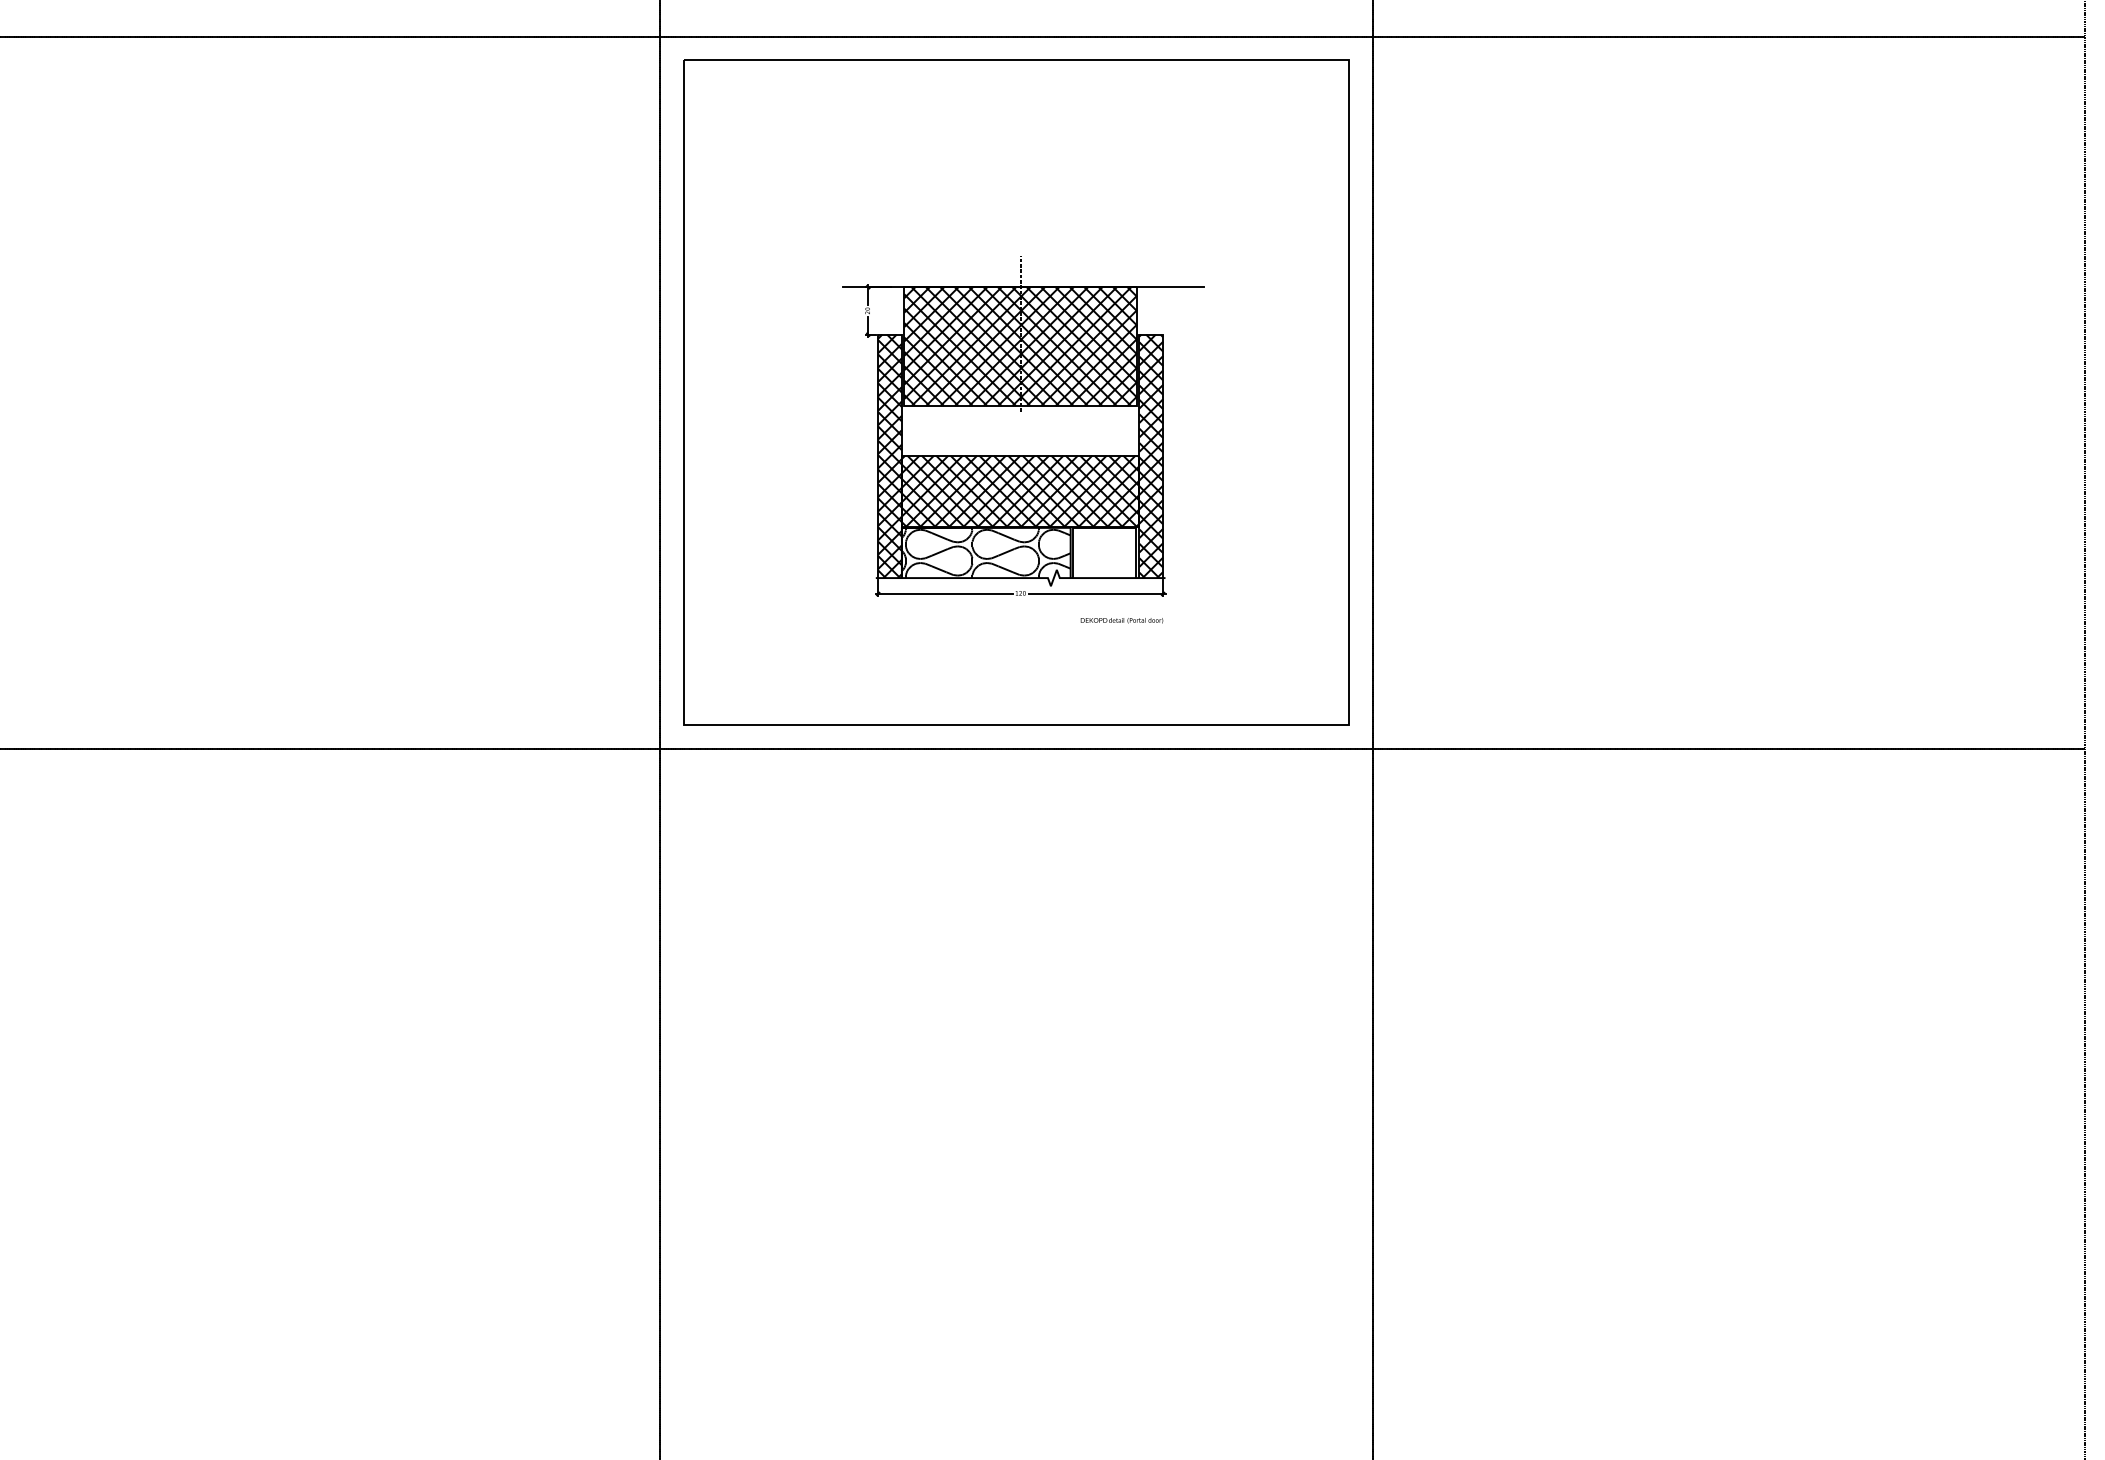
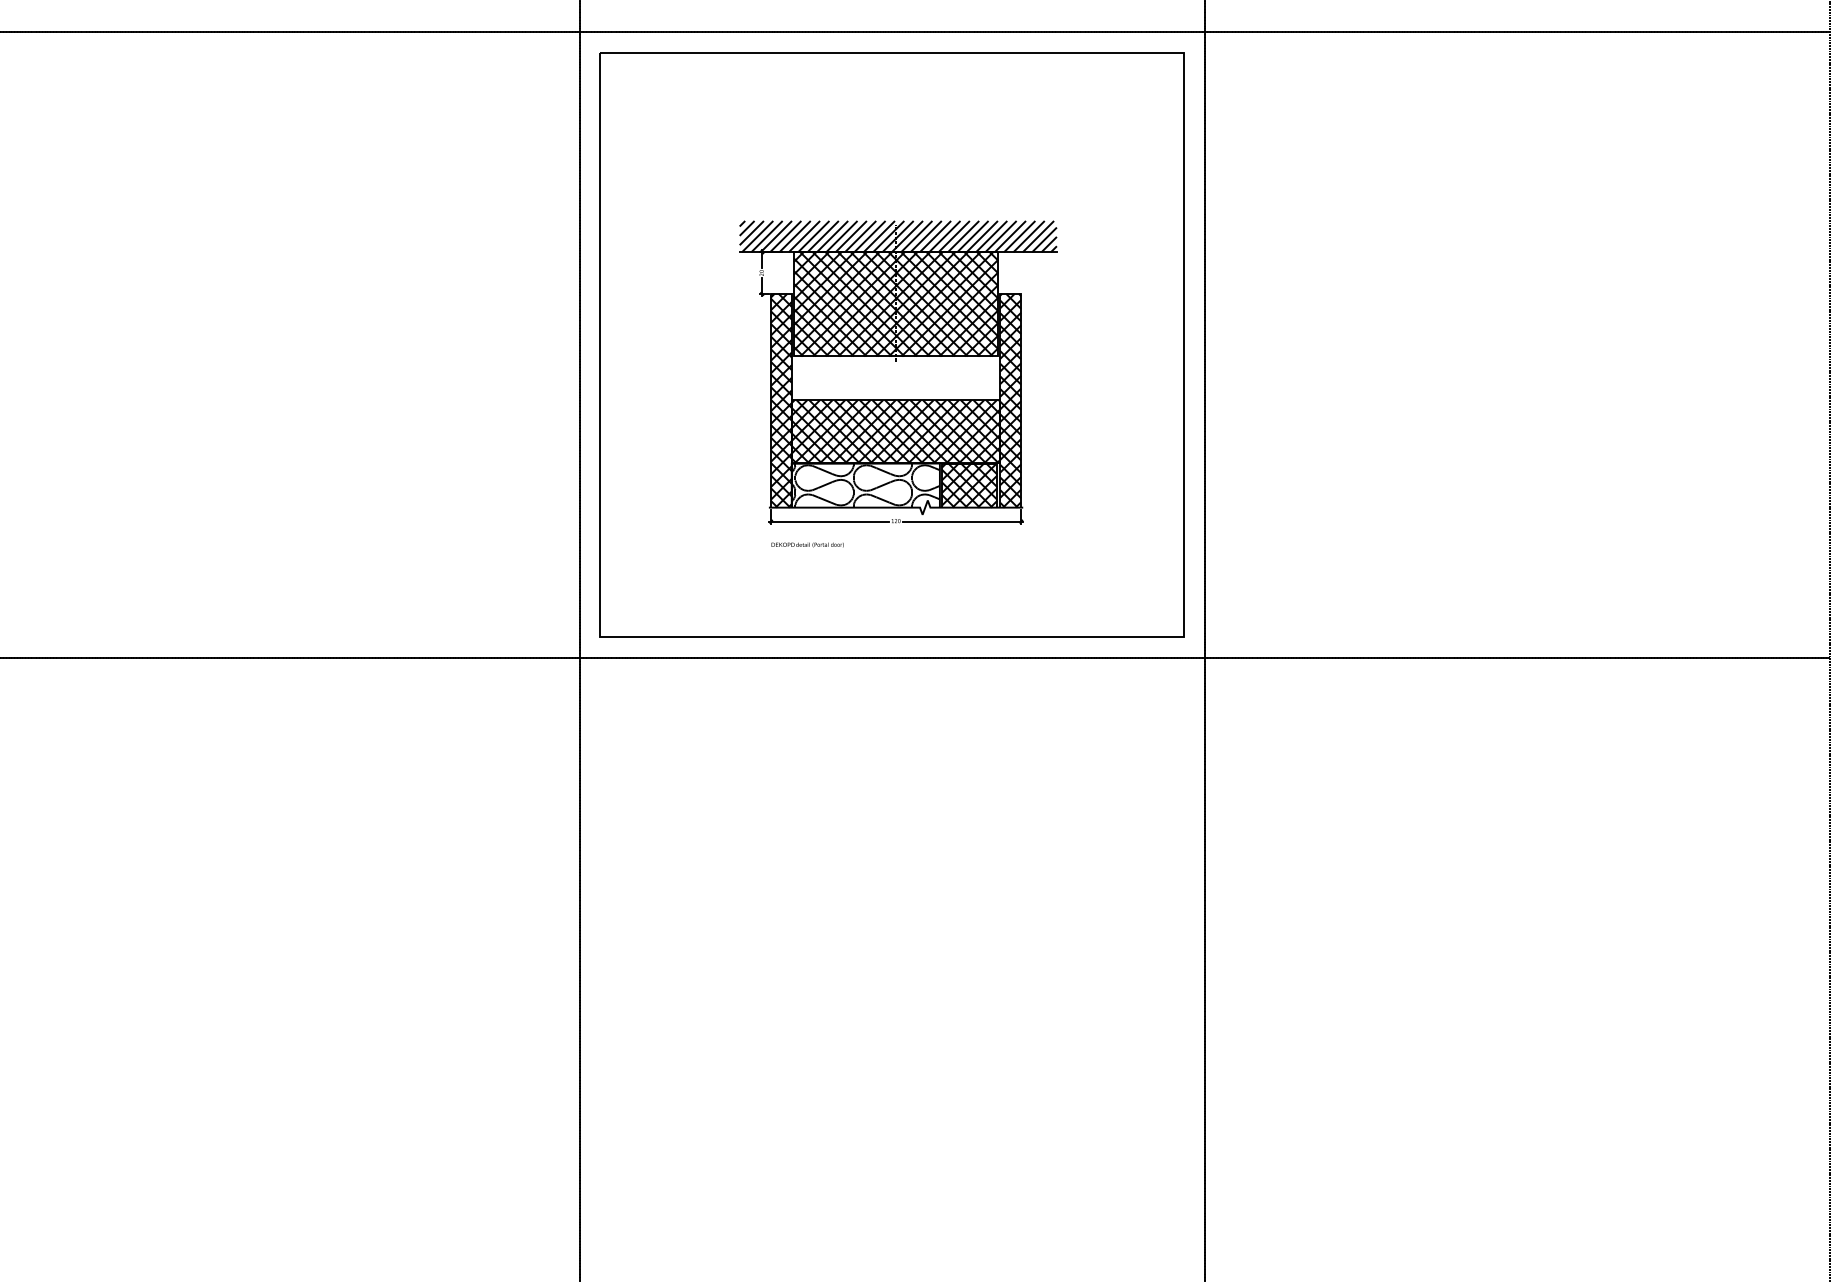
hatch: (1022, 269) -> (897, 236), added
hatch: (1104, 552) -> (969, 485), added
text: (1121, 620) -> (807, 544), moved

